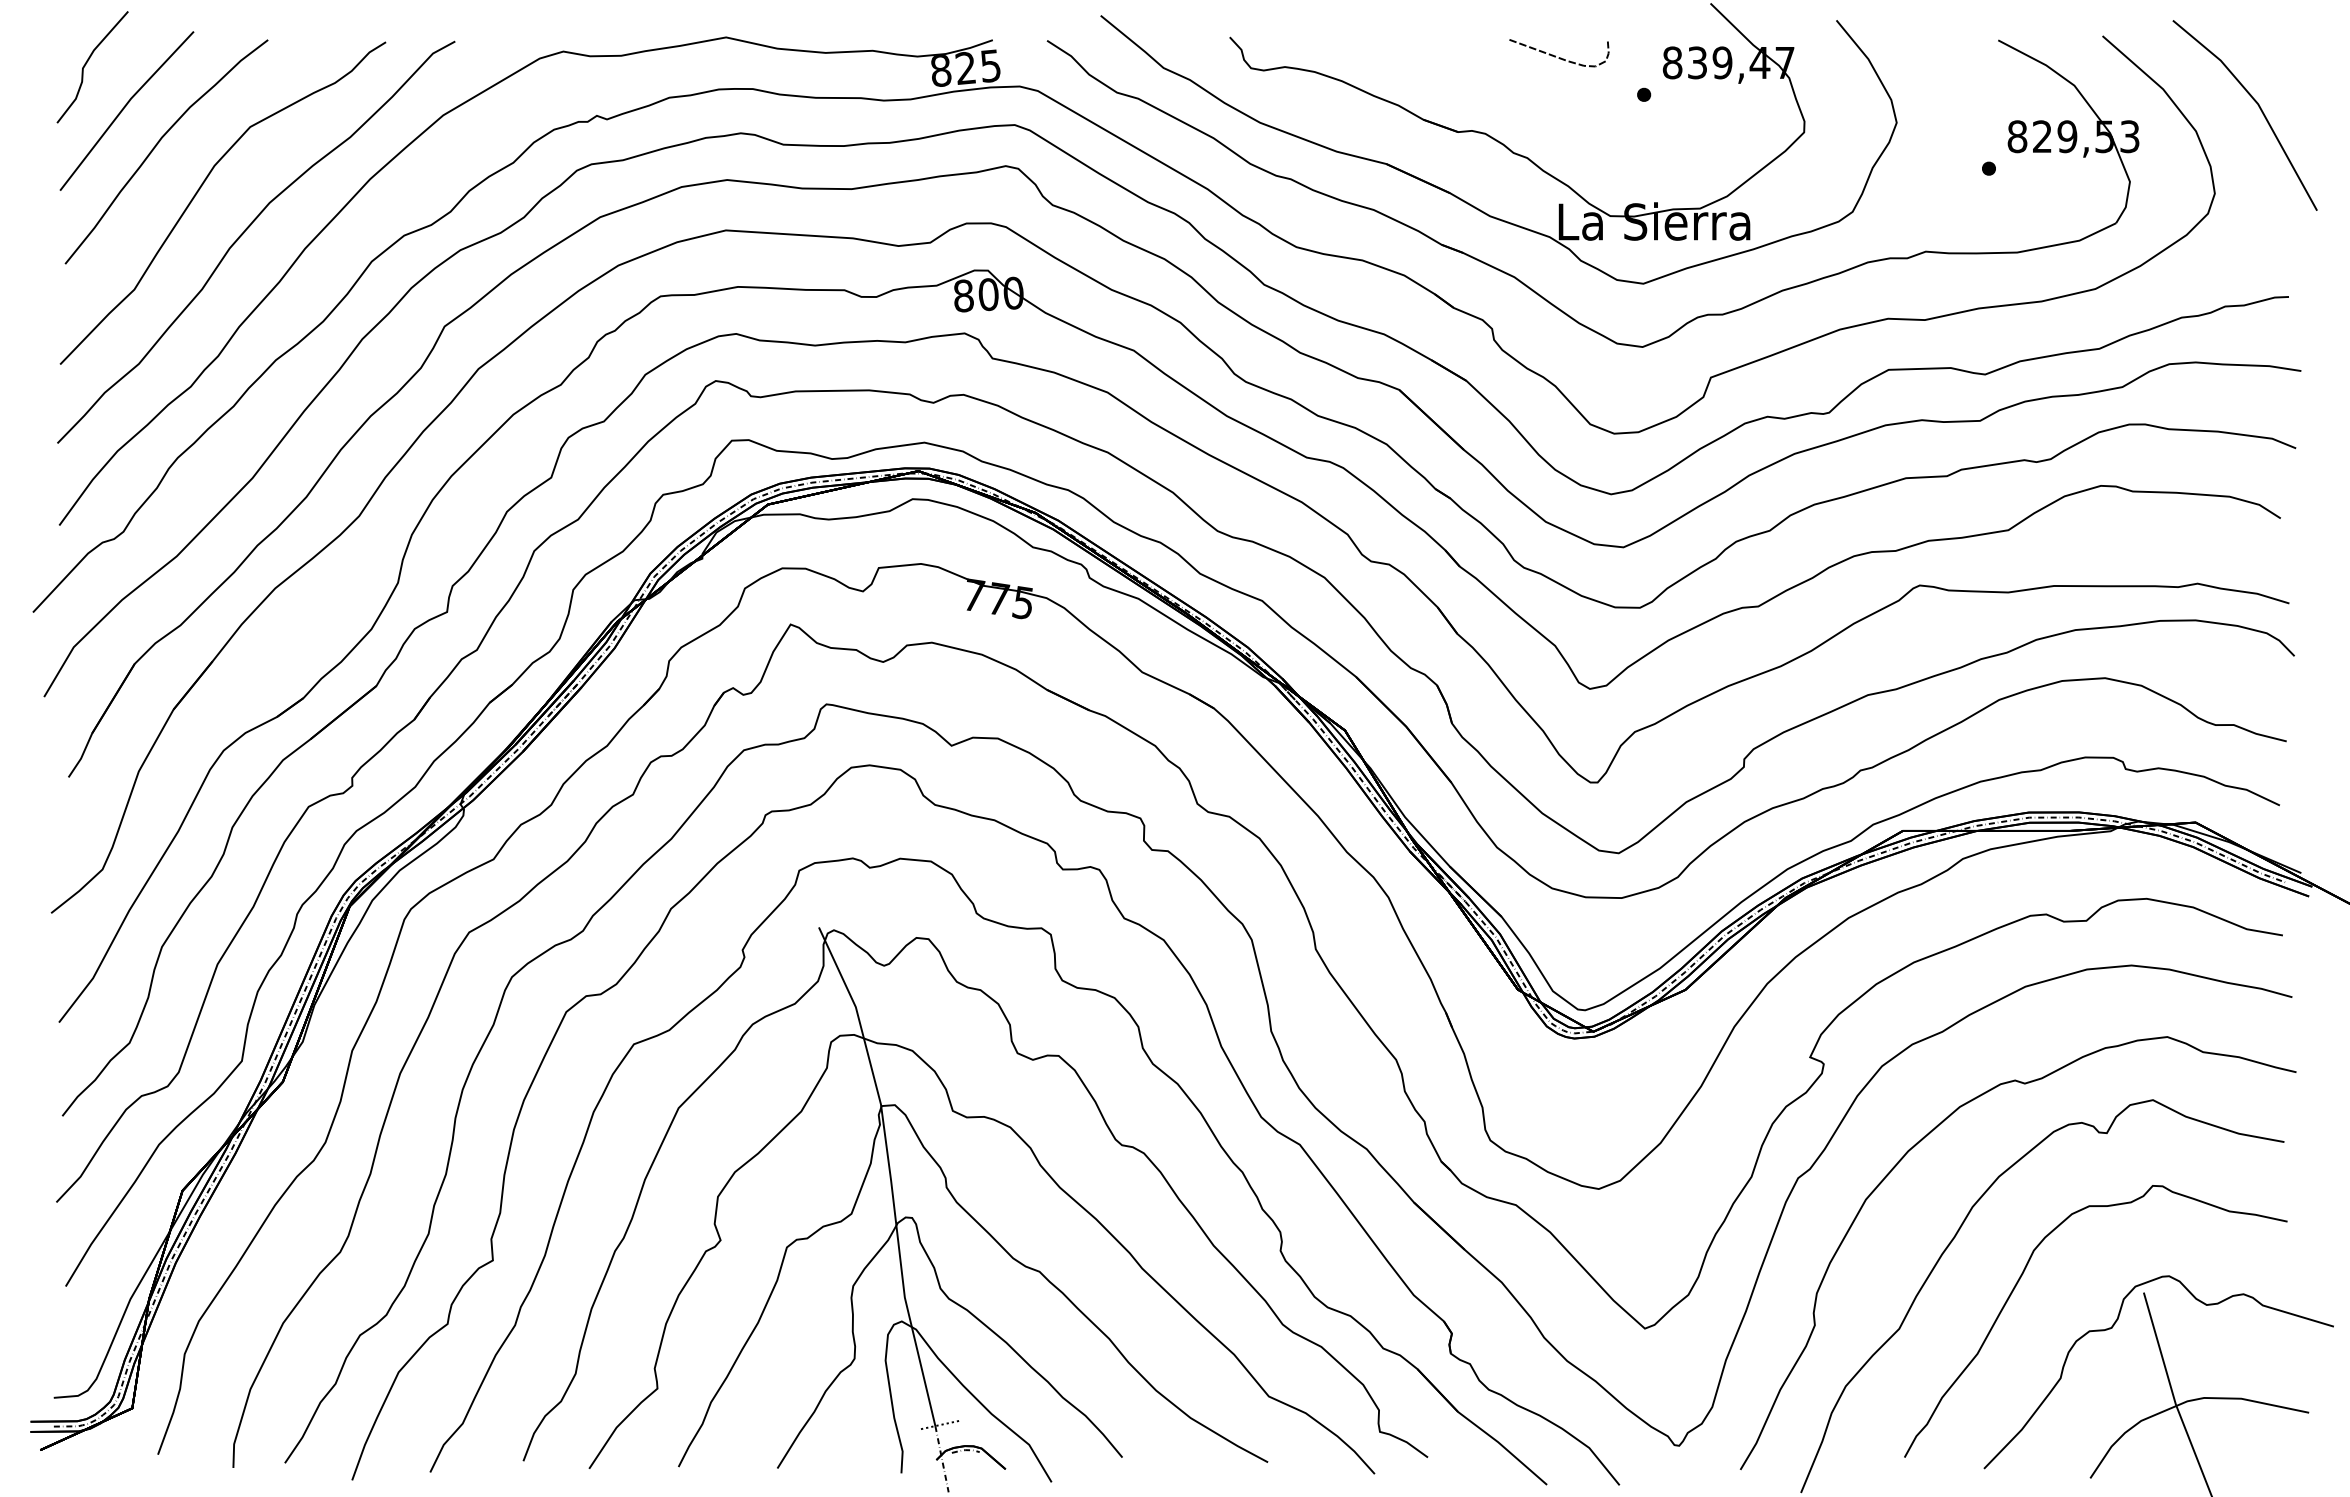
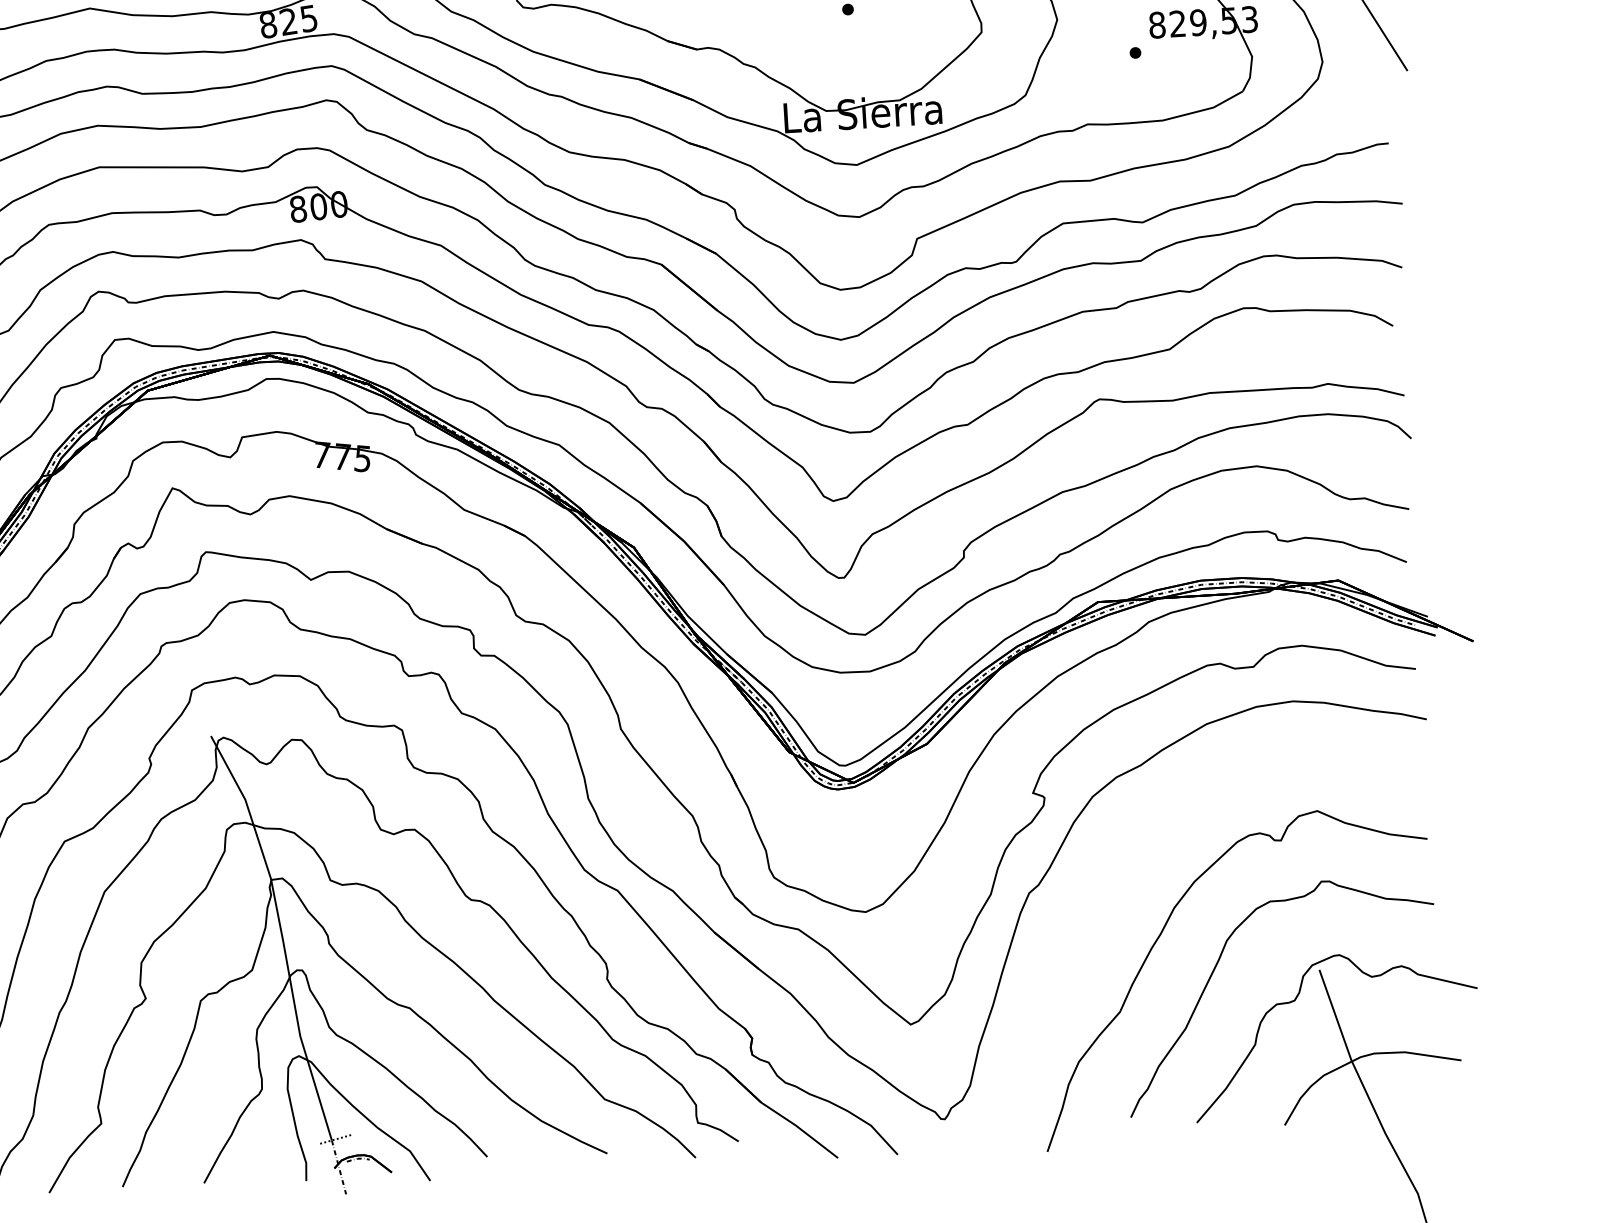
curve: (1921, 1141) -> (1128, 856), removed

